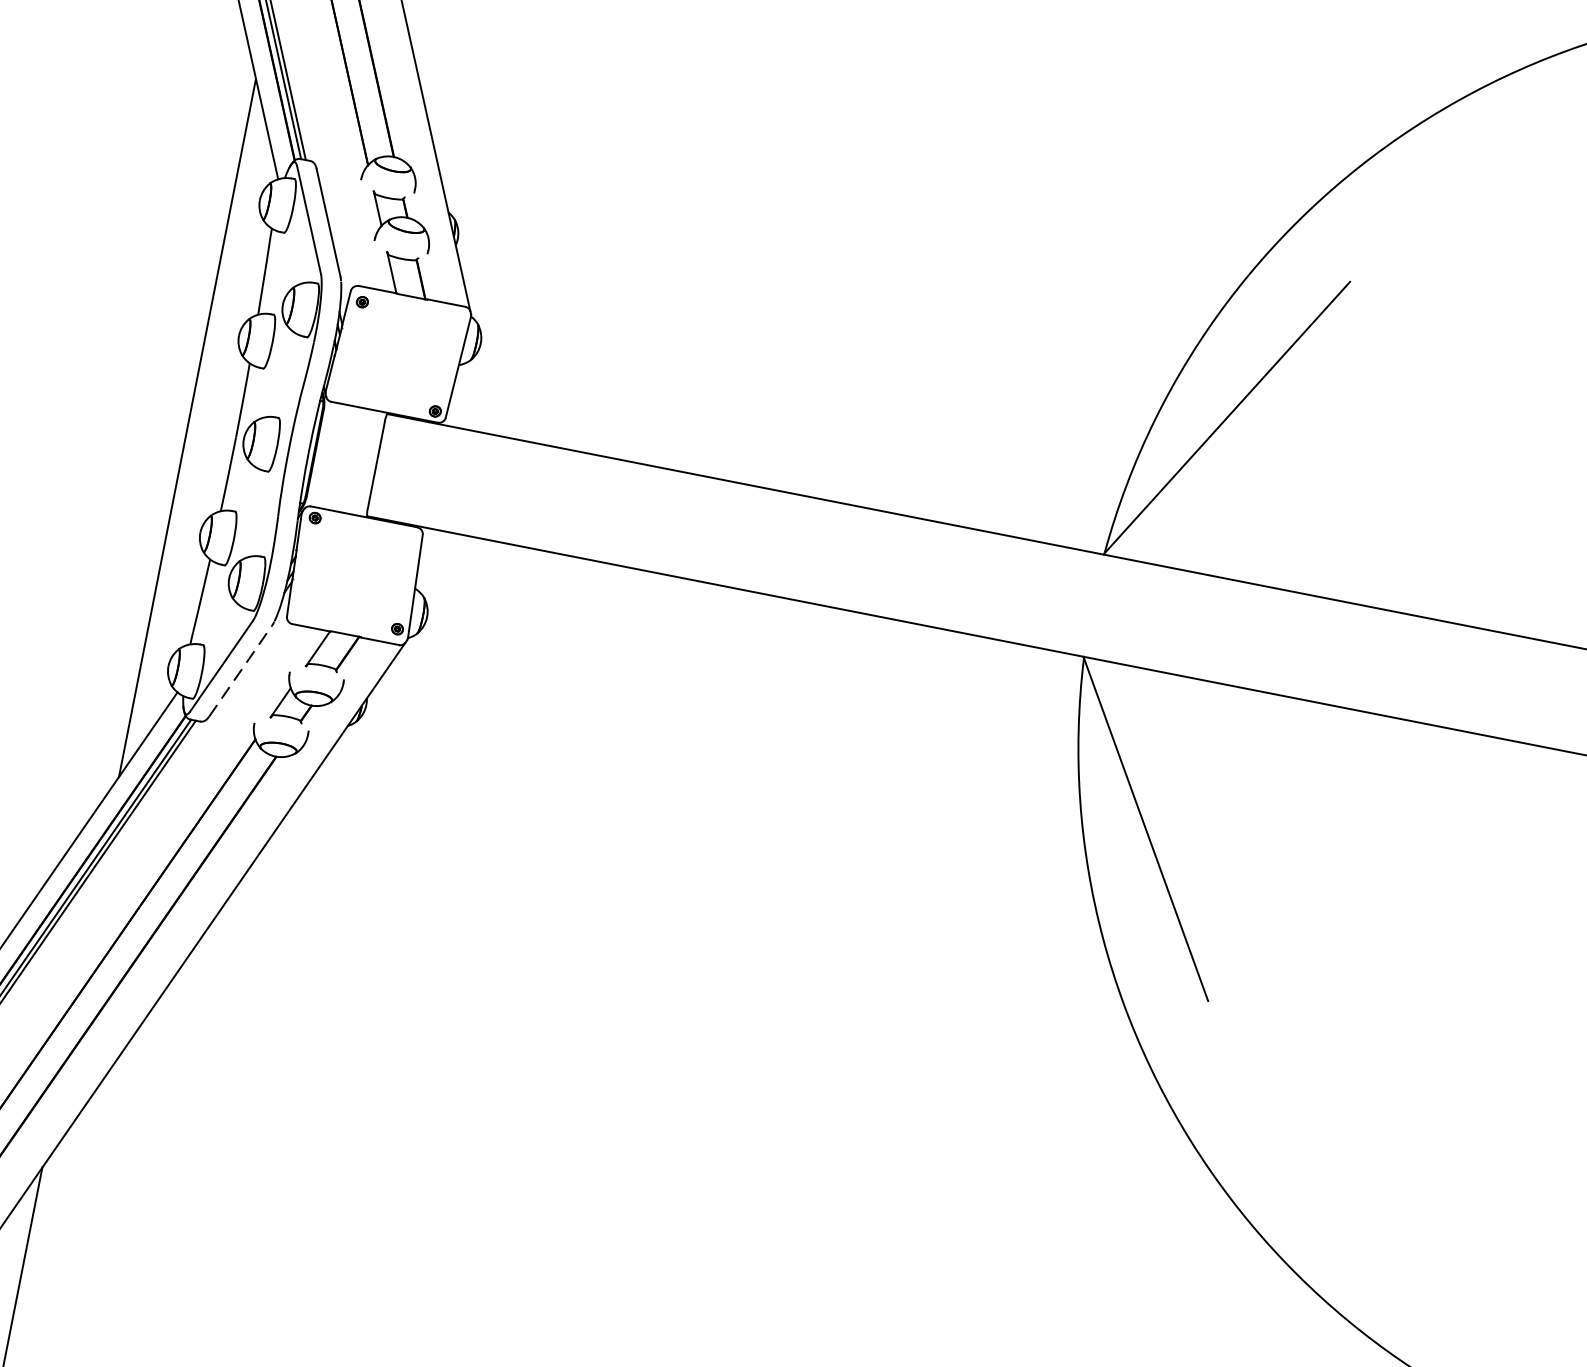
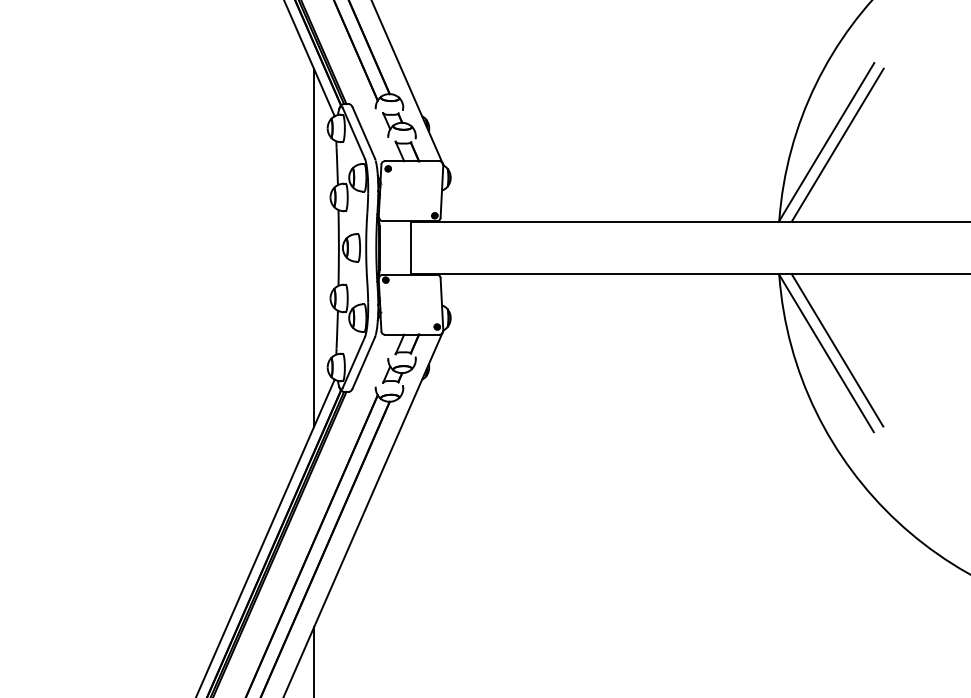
line: (1247, 426) -> (837, 144), added
line: (239, 672) -> (363, 363), dashed -> solid
line: (1168, 827) -> (837, 350), added

